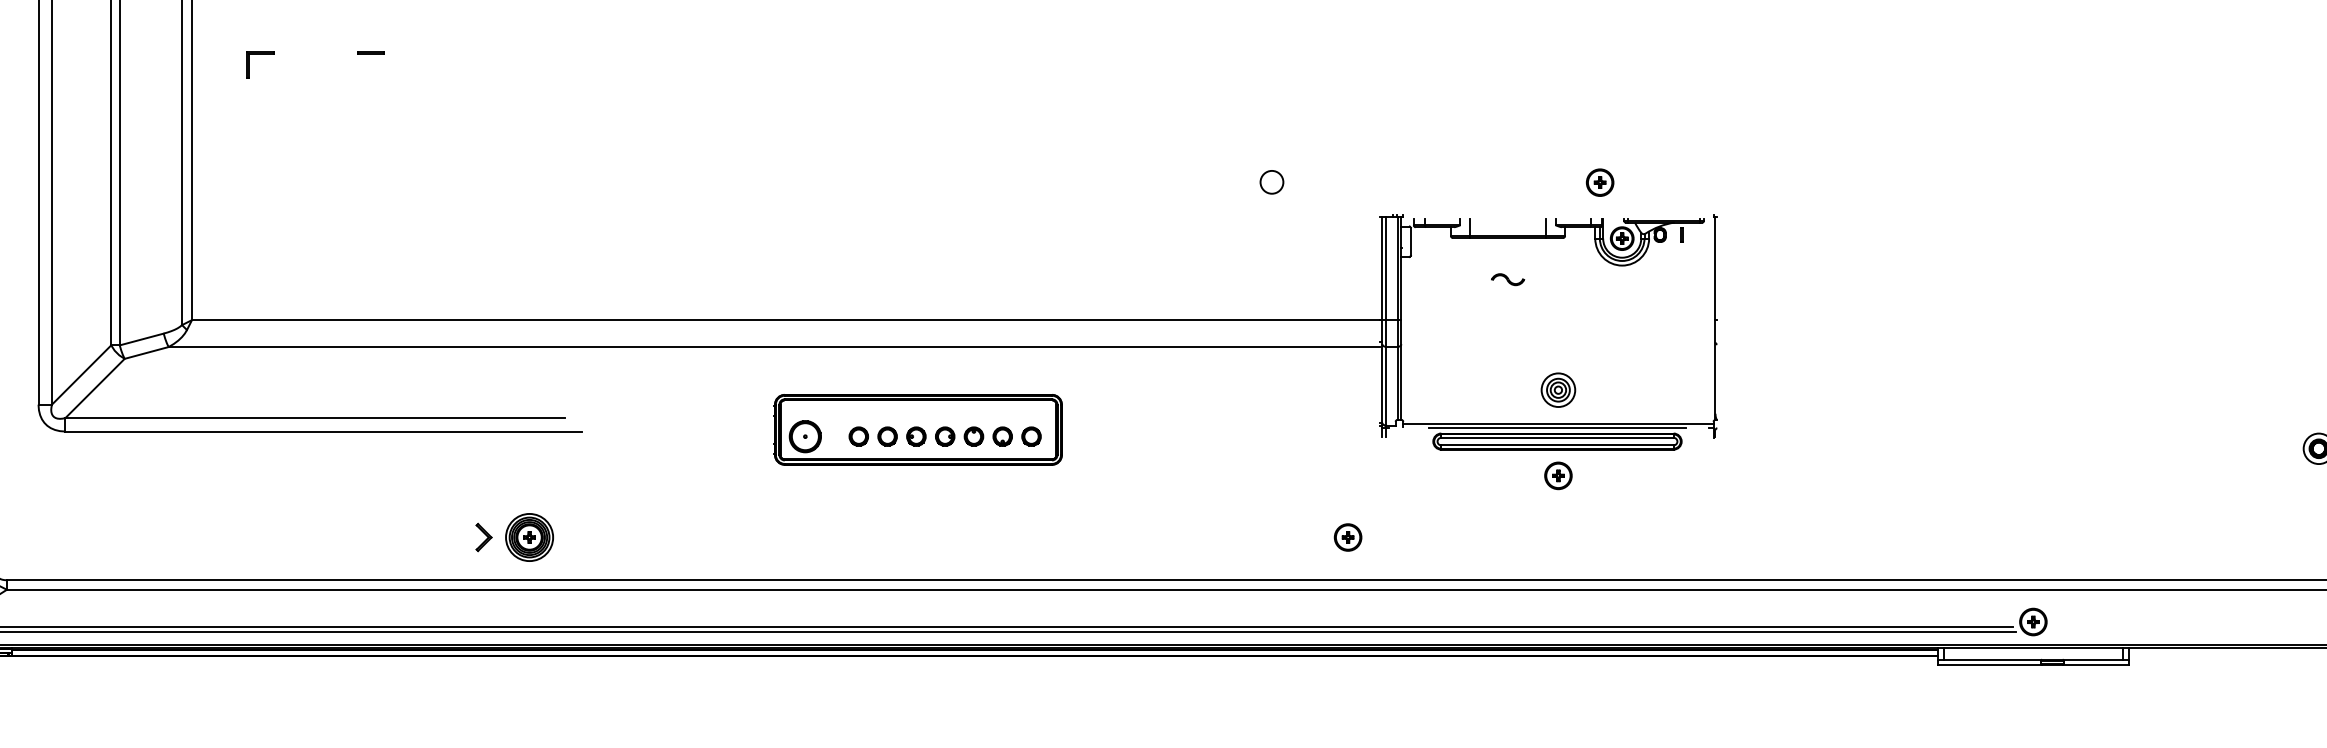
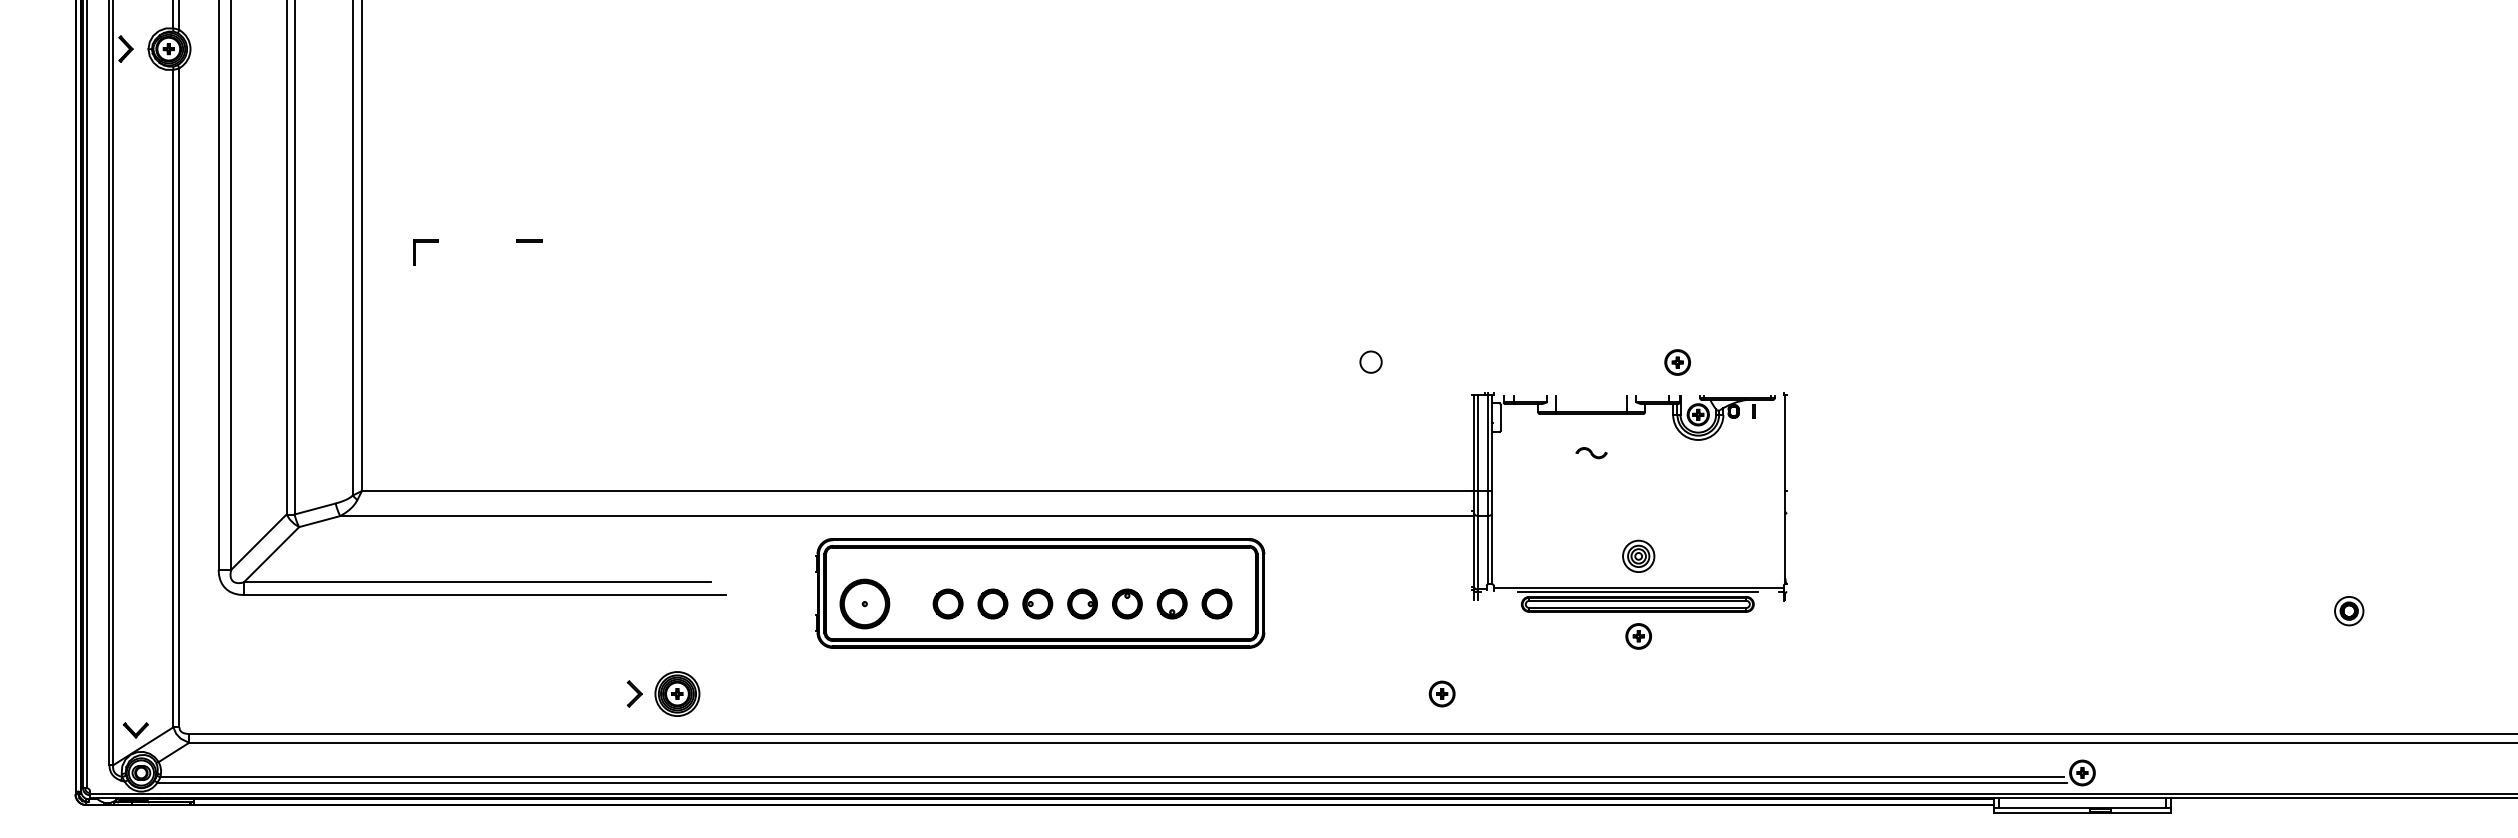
part: (918, 429) -> (1040, 593), size x1.67

